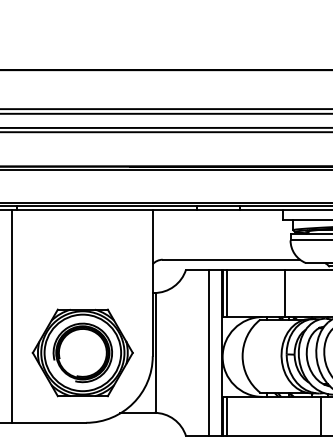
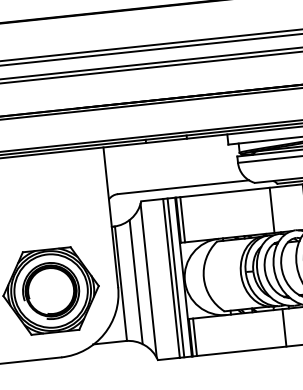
line: (284, 293) -> (271, 210), moved
line: (172, 352) -> (136, 281), added
line: (185, 352) -> (149, 280), added
line: (213, 352) -> (175, 277), added

